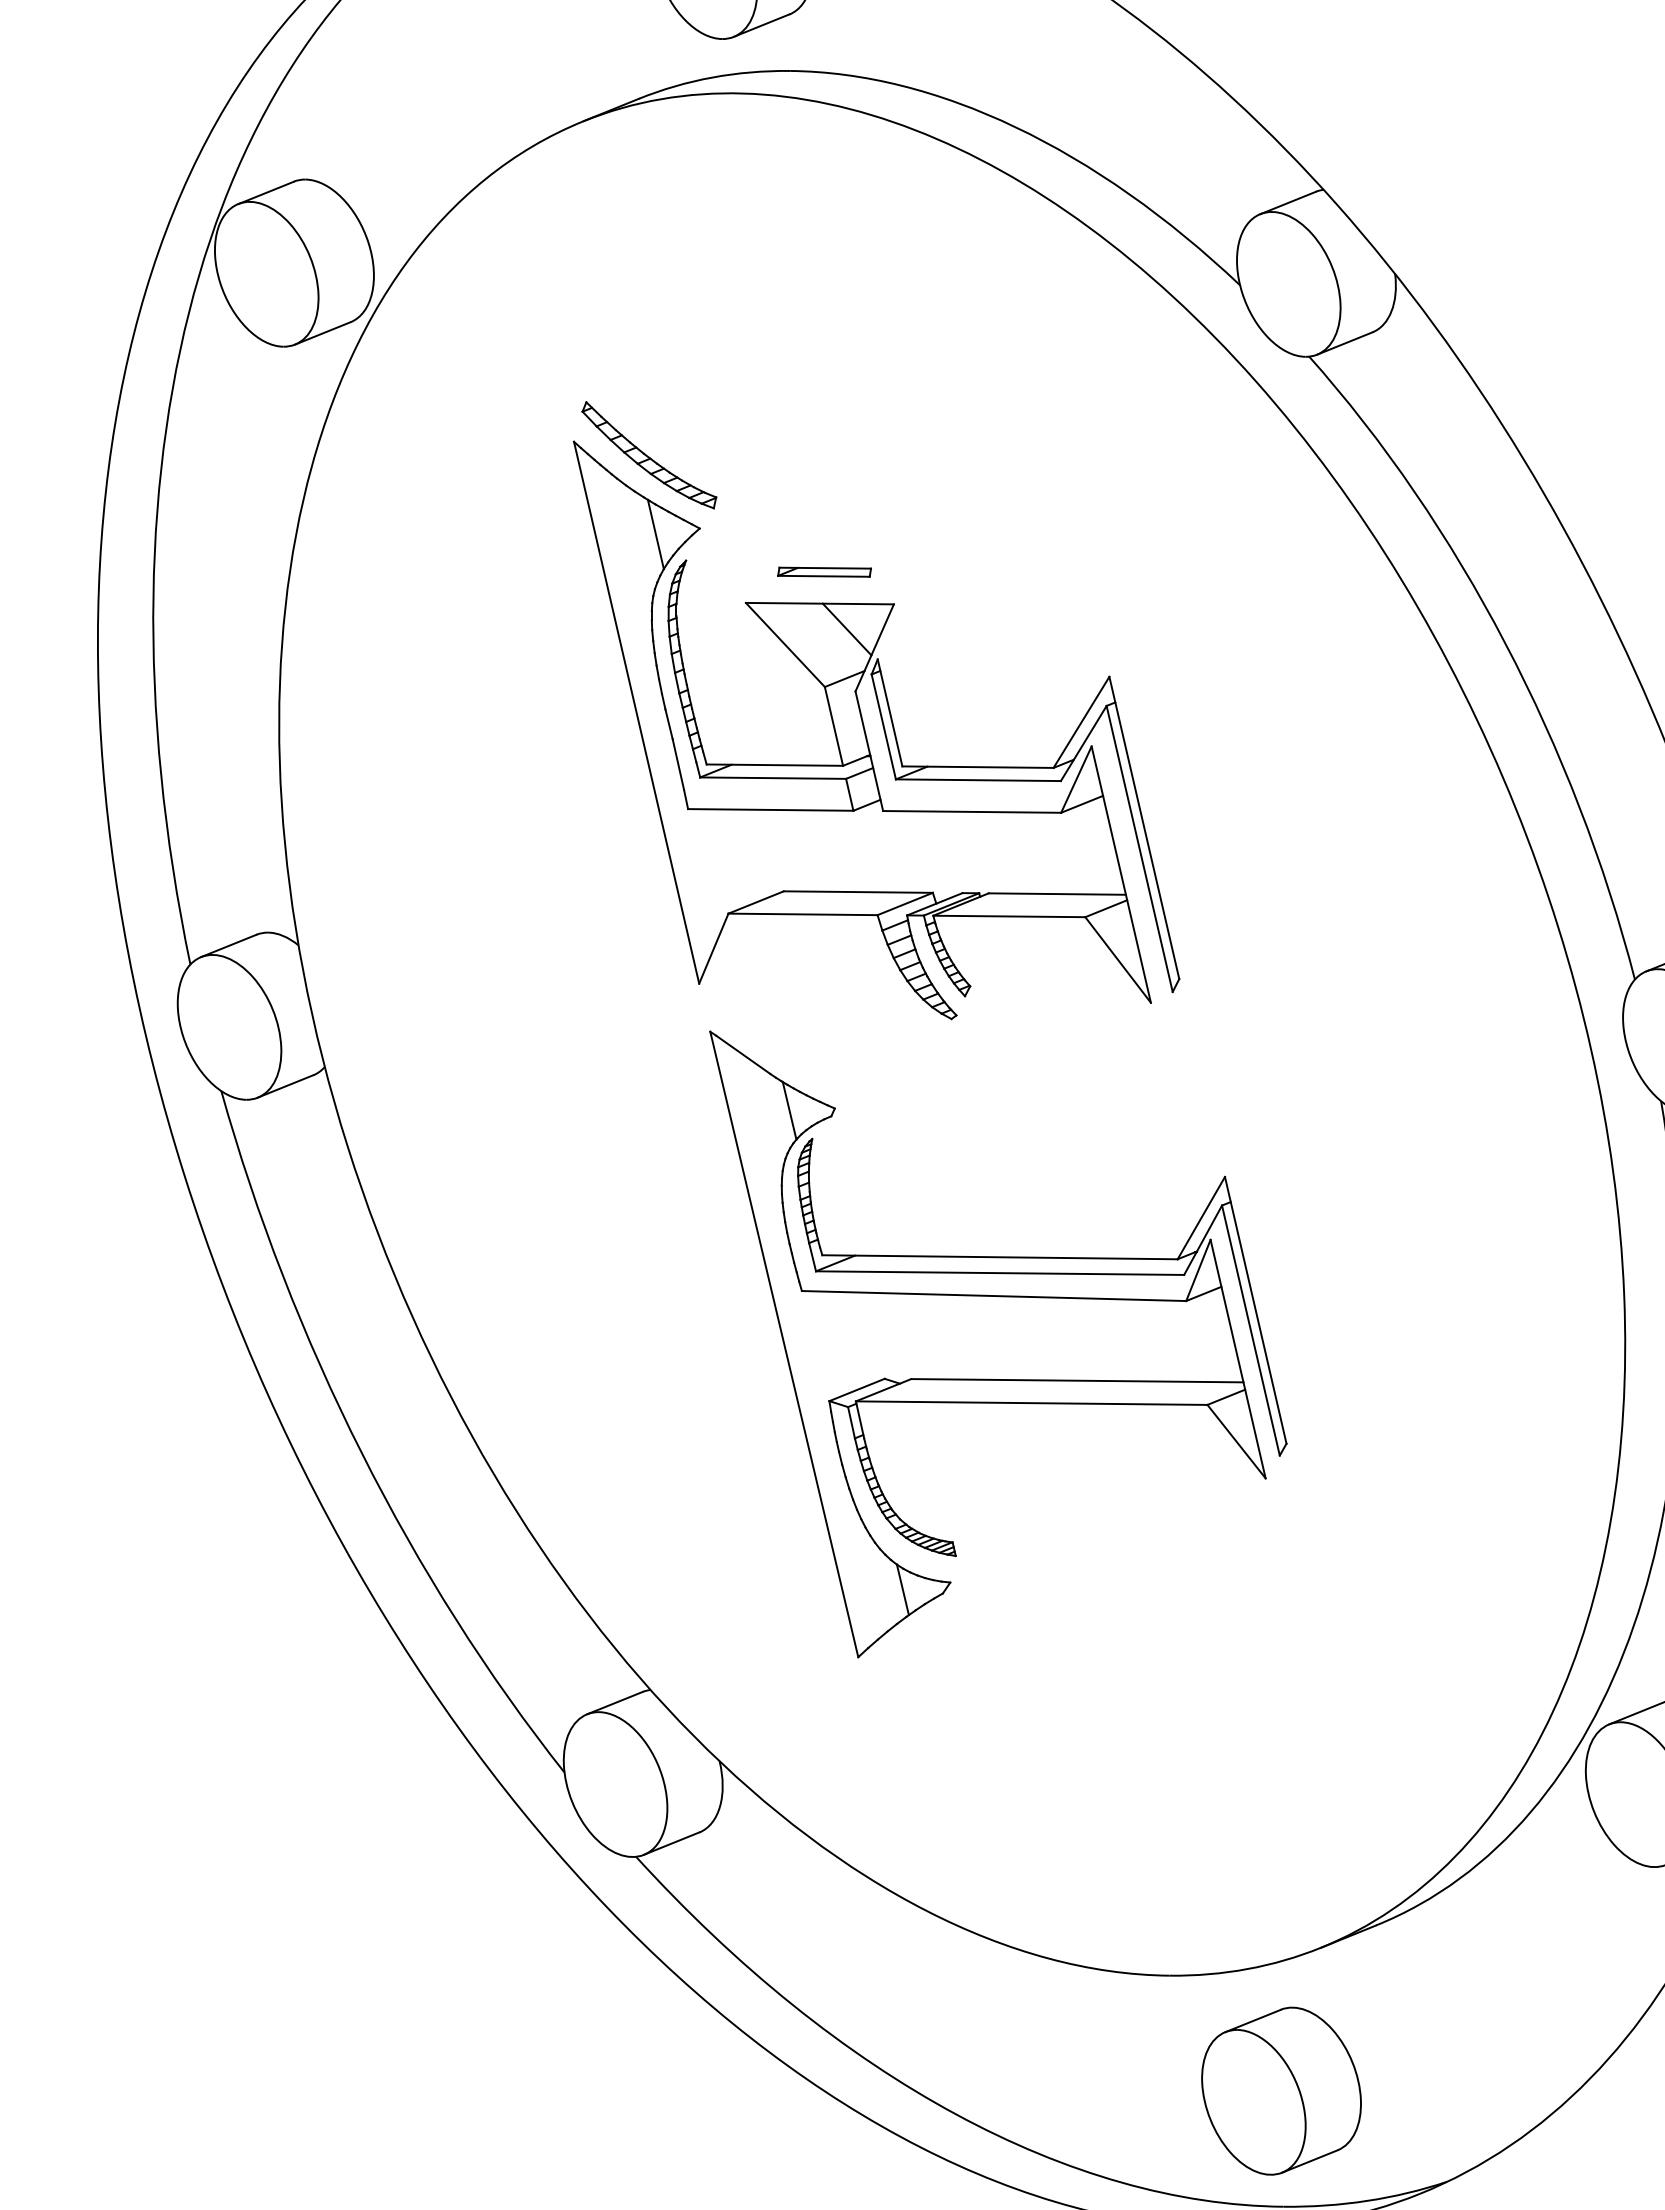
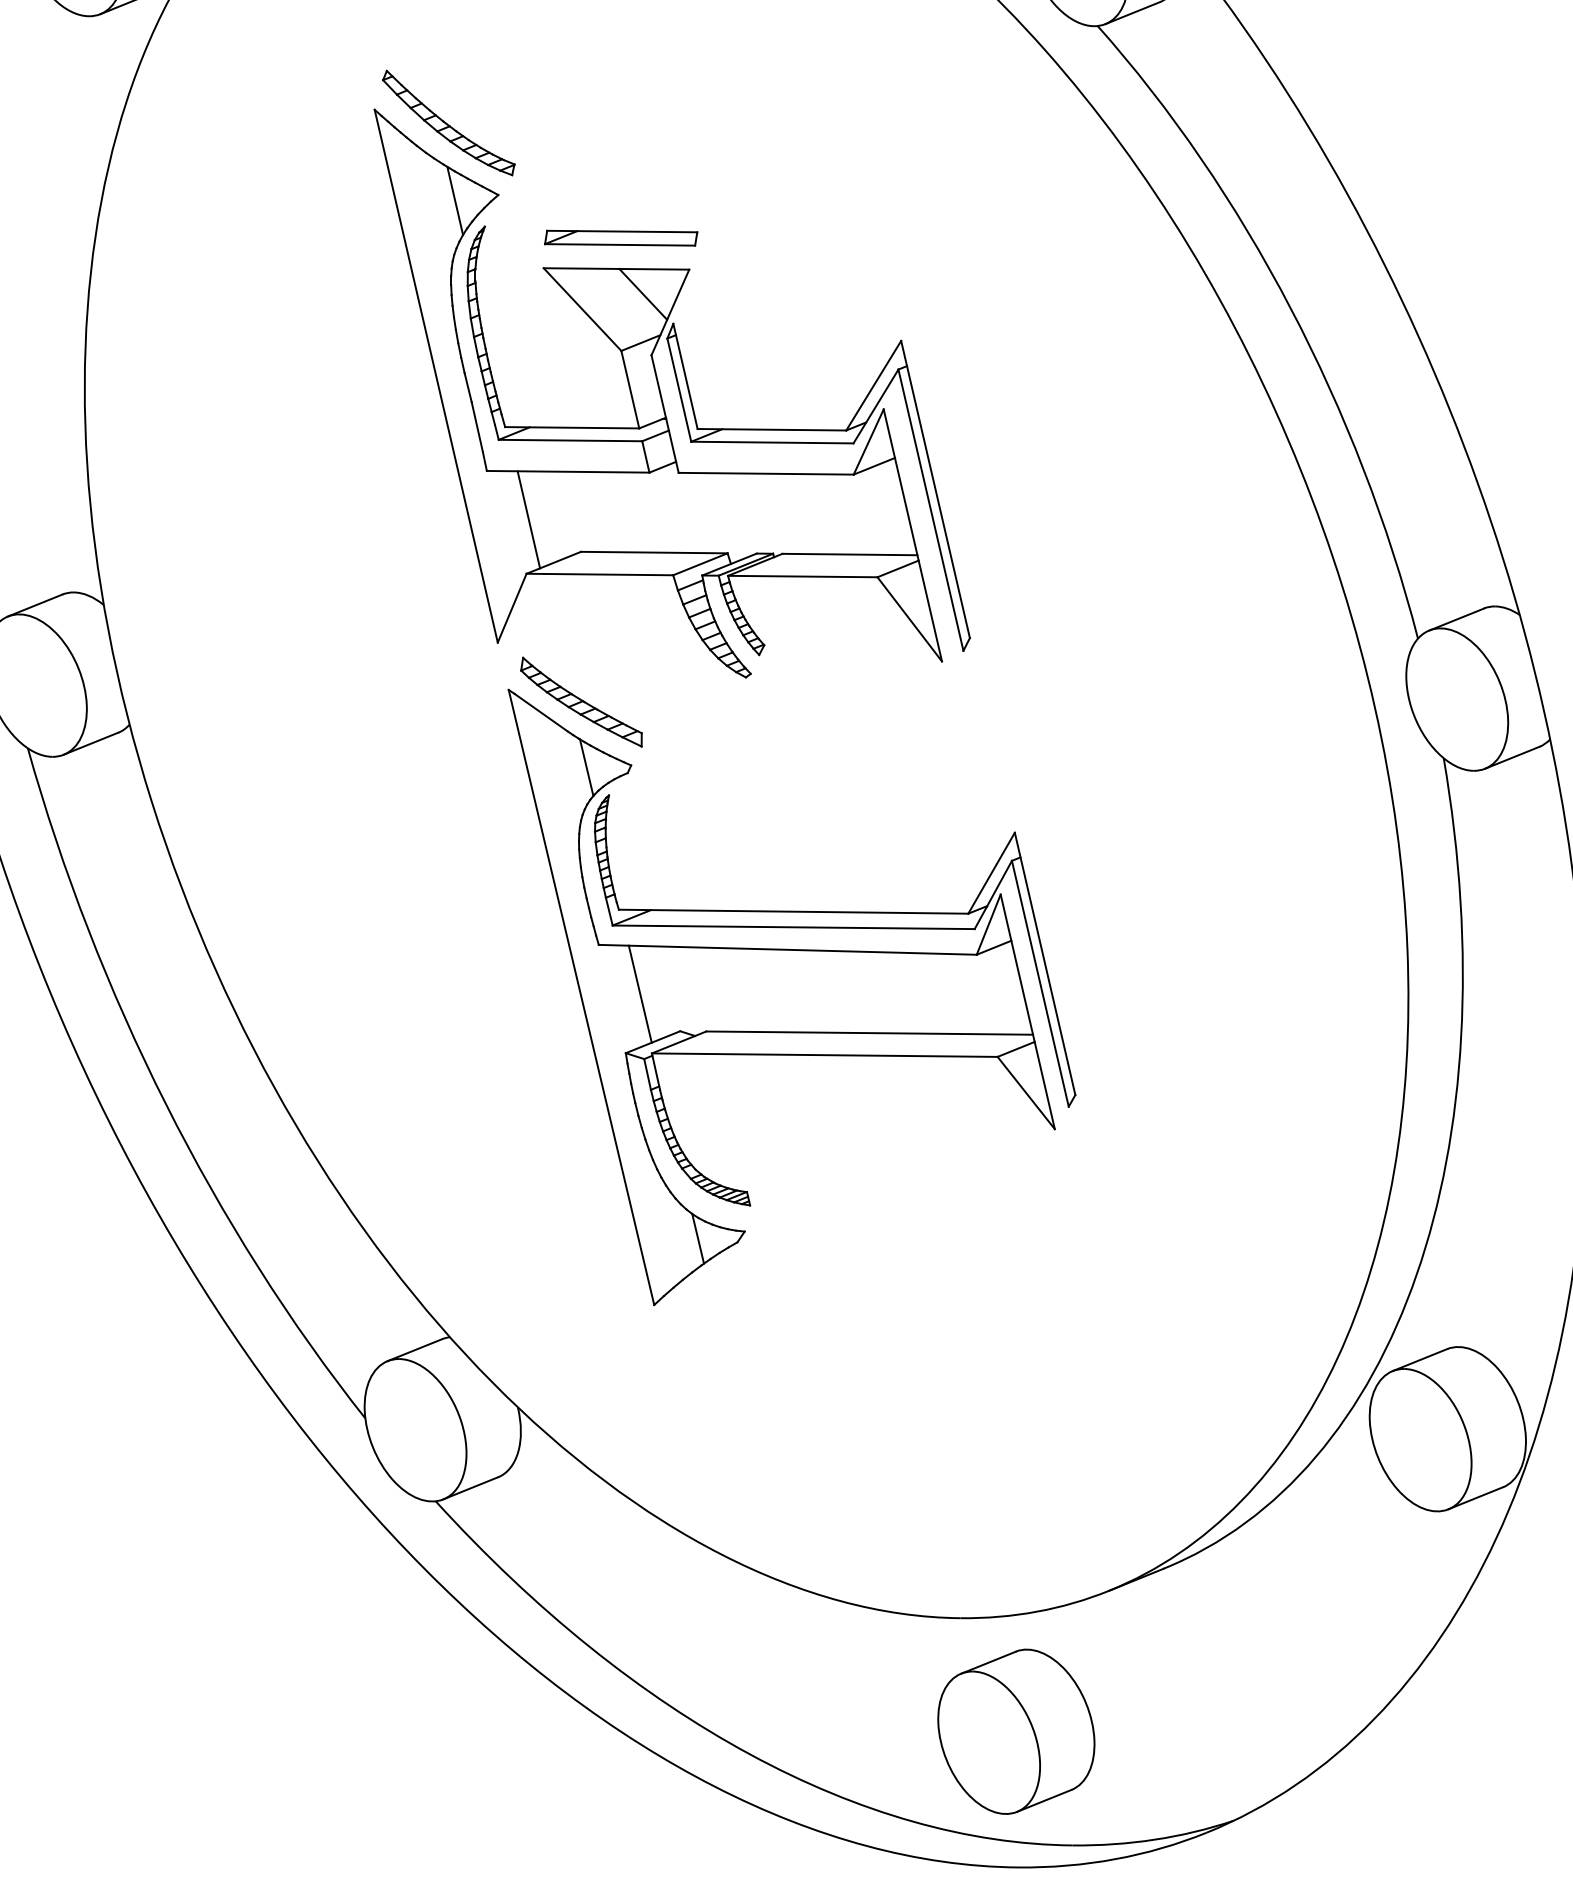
part: (824, 571) -> (621, 237), size x1.67
line: (730, 858) -> (528, 519), added
part: (784, 1044) -> (581, 702), added
line: (843, 1340) -> (639, 993), added
part: (1281, 2090) -> (1016, 1731), moved

